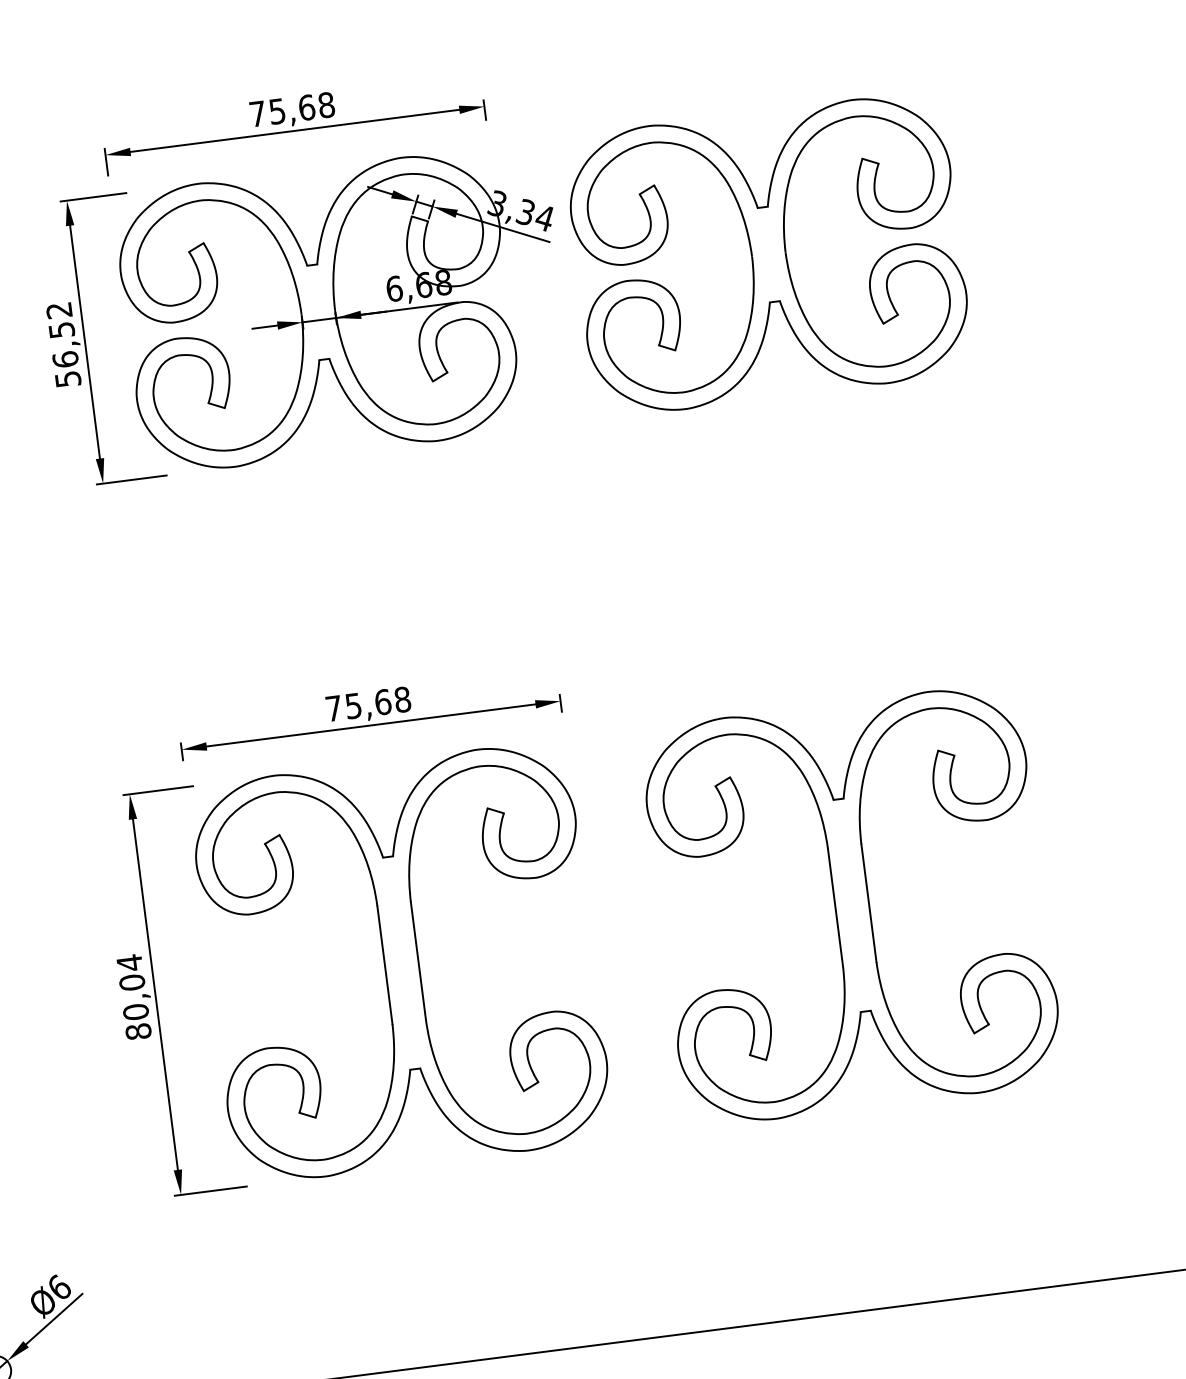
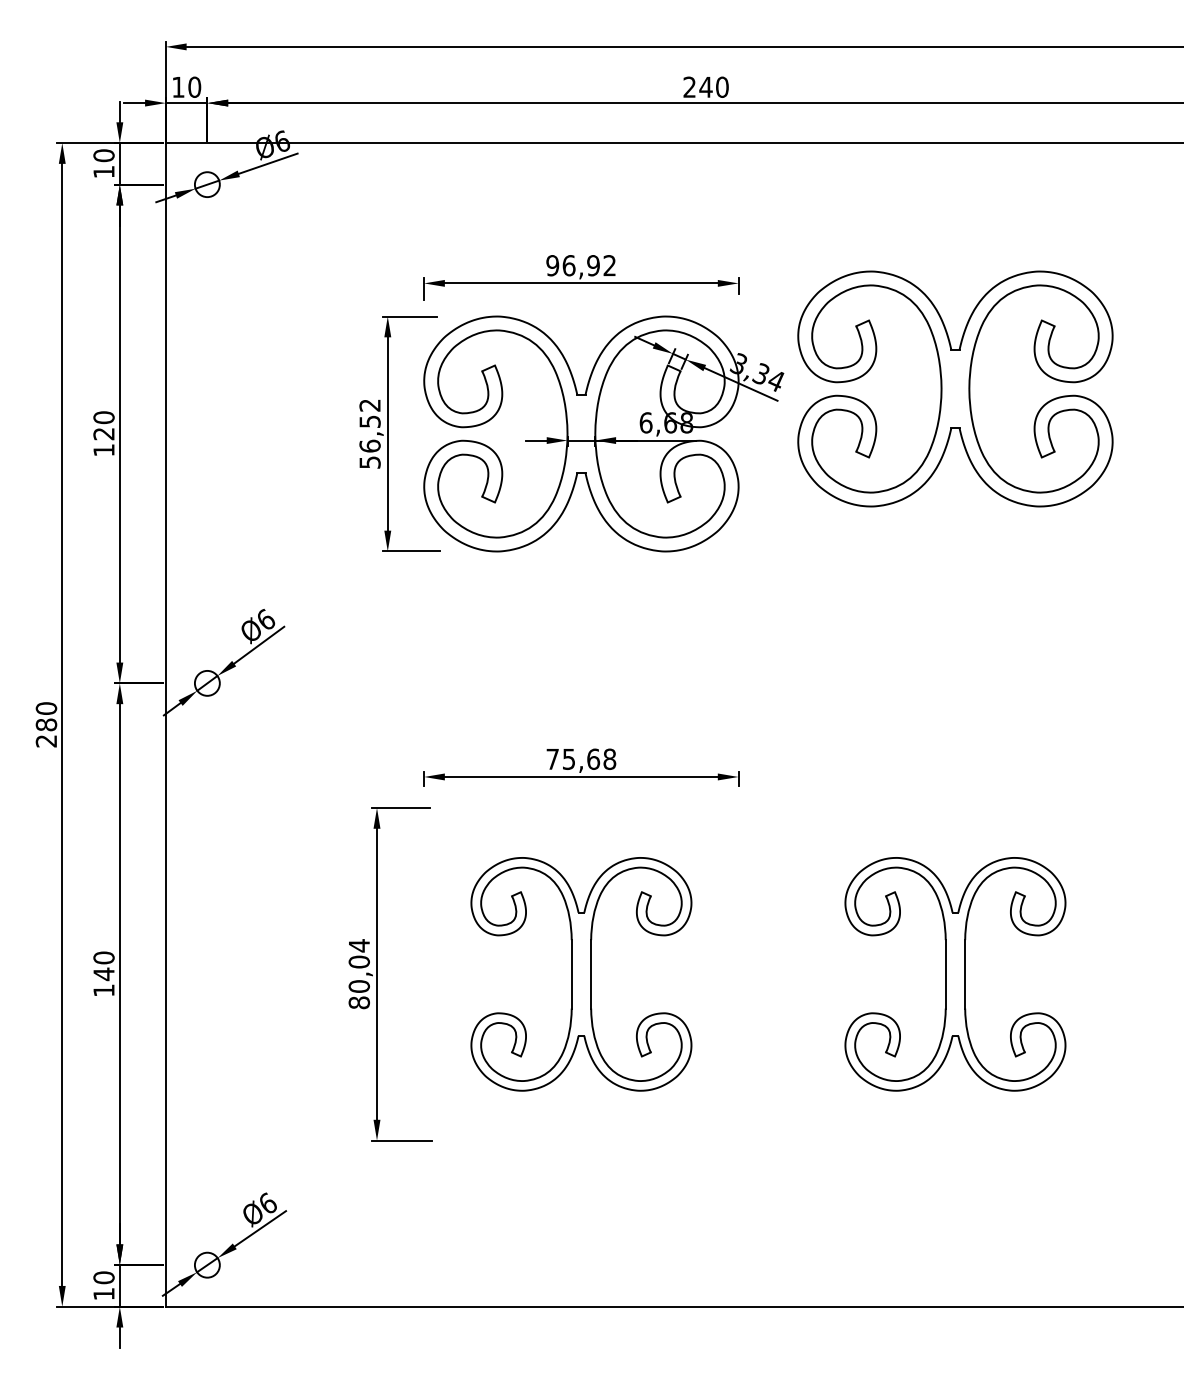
text: (292, 109) -> (581, 265), 75,68 -> 96,92
part: (768, 253) -> (955, 388), moved
part: (852, 905) -> (955, 974), size x0.7
part: (401, 963) -> (581, 974), size x0.7

